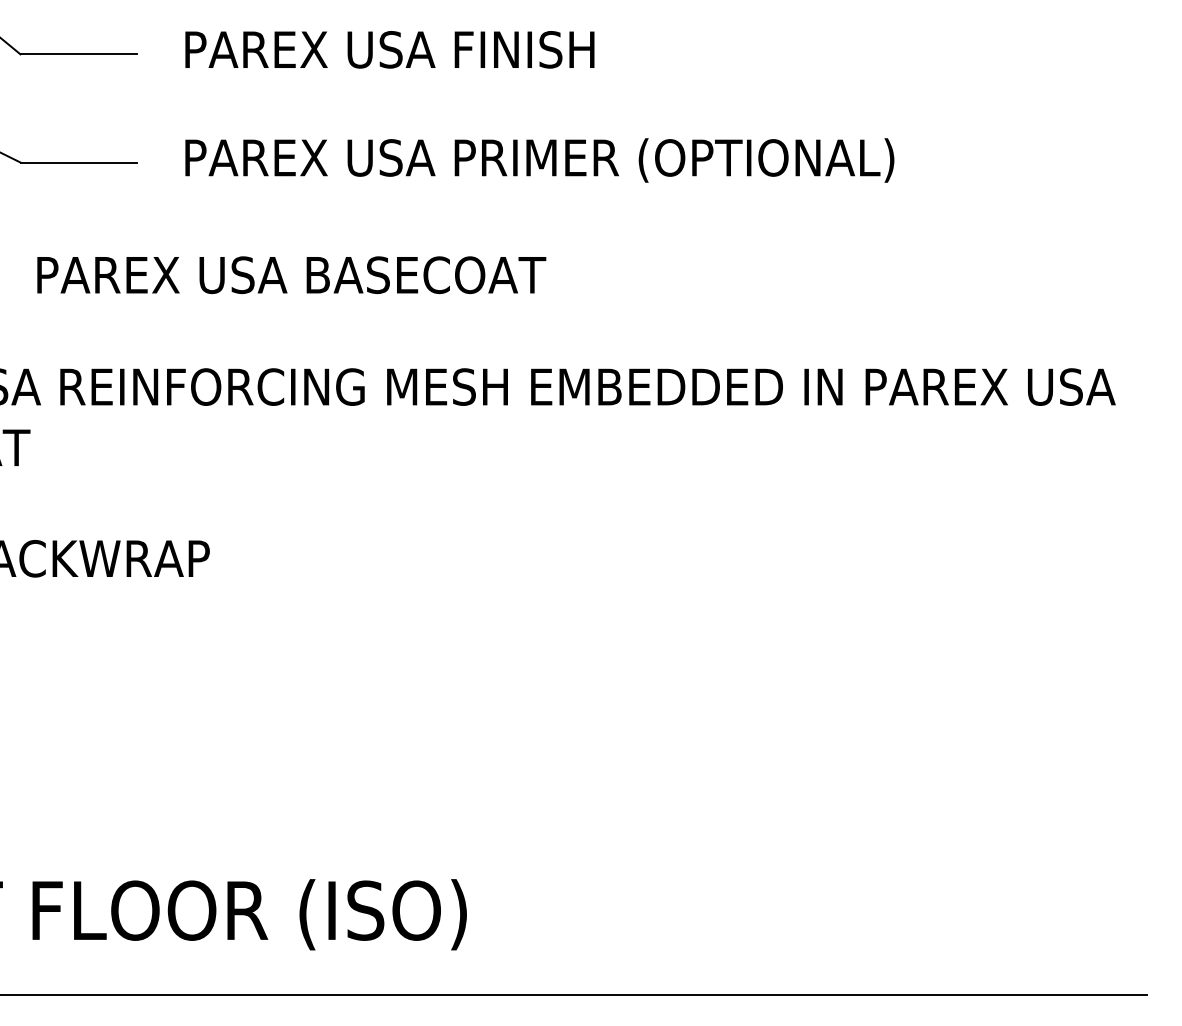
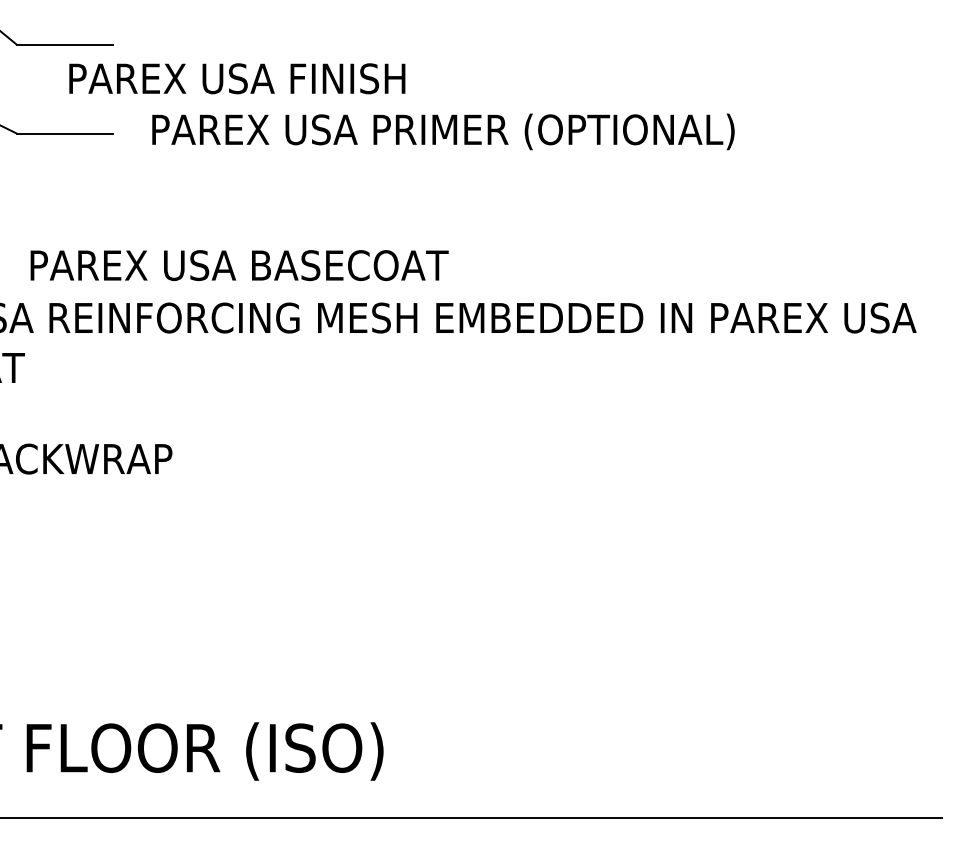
text: (389, 49) -> (236, 78), moved
text: (291, 275) -> (239, 265), moved

